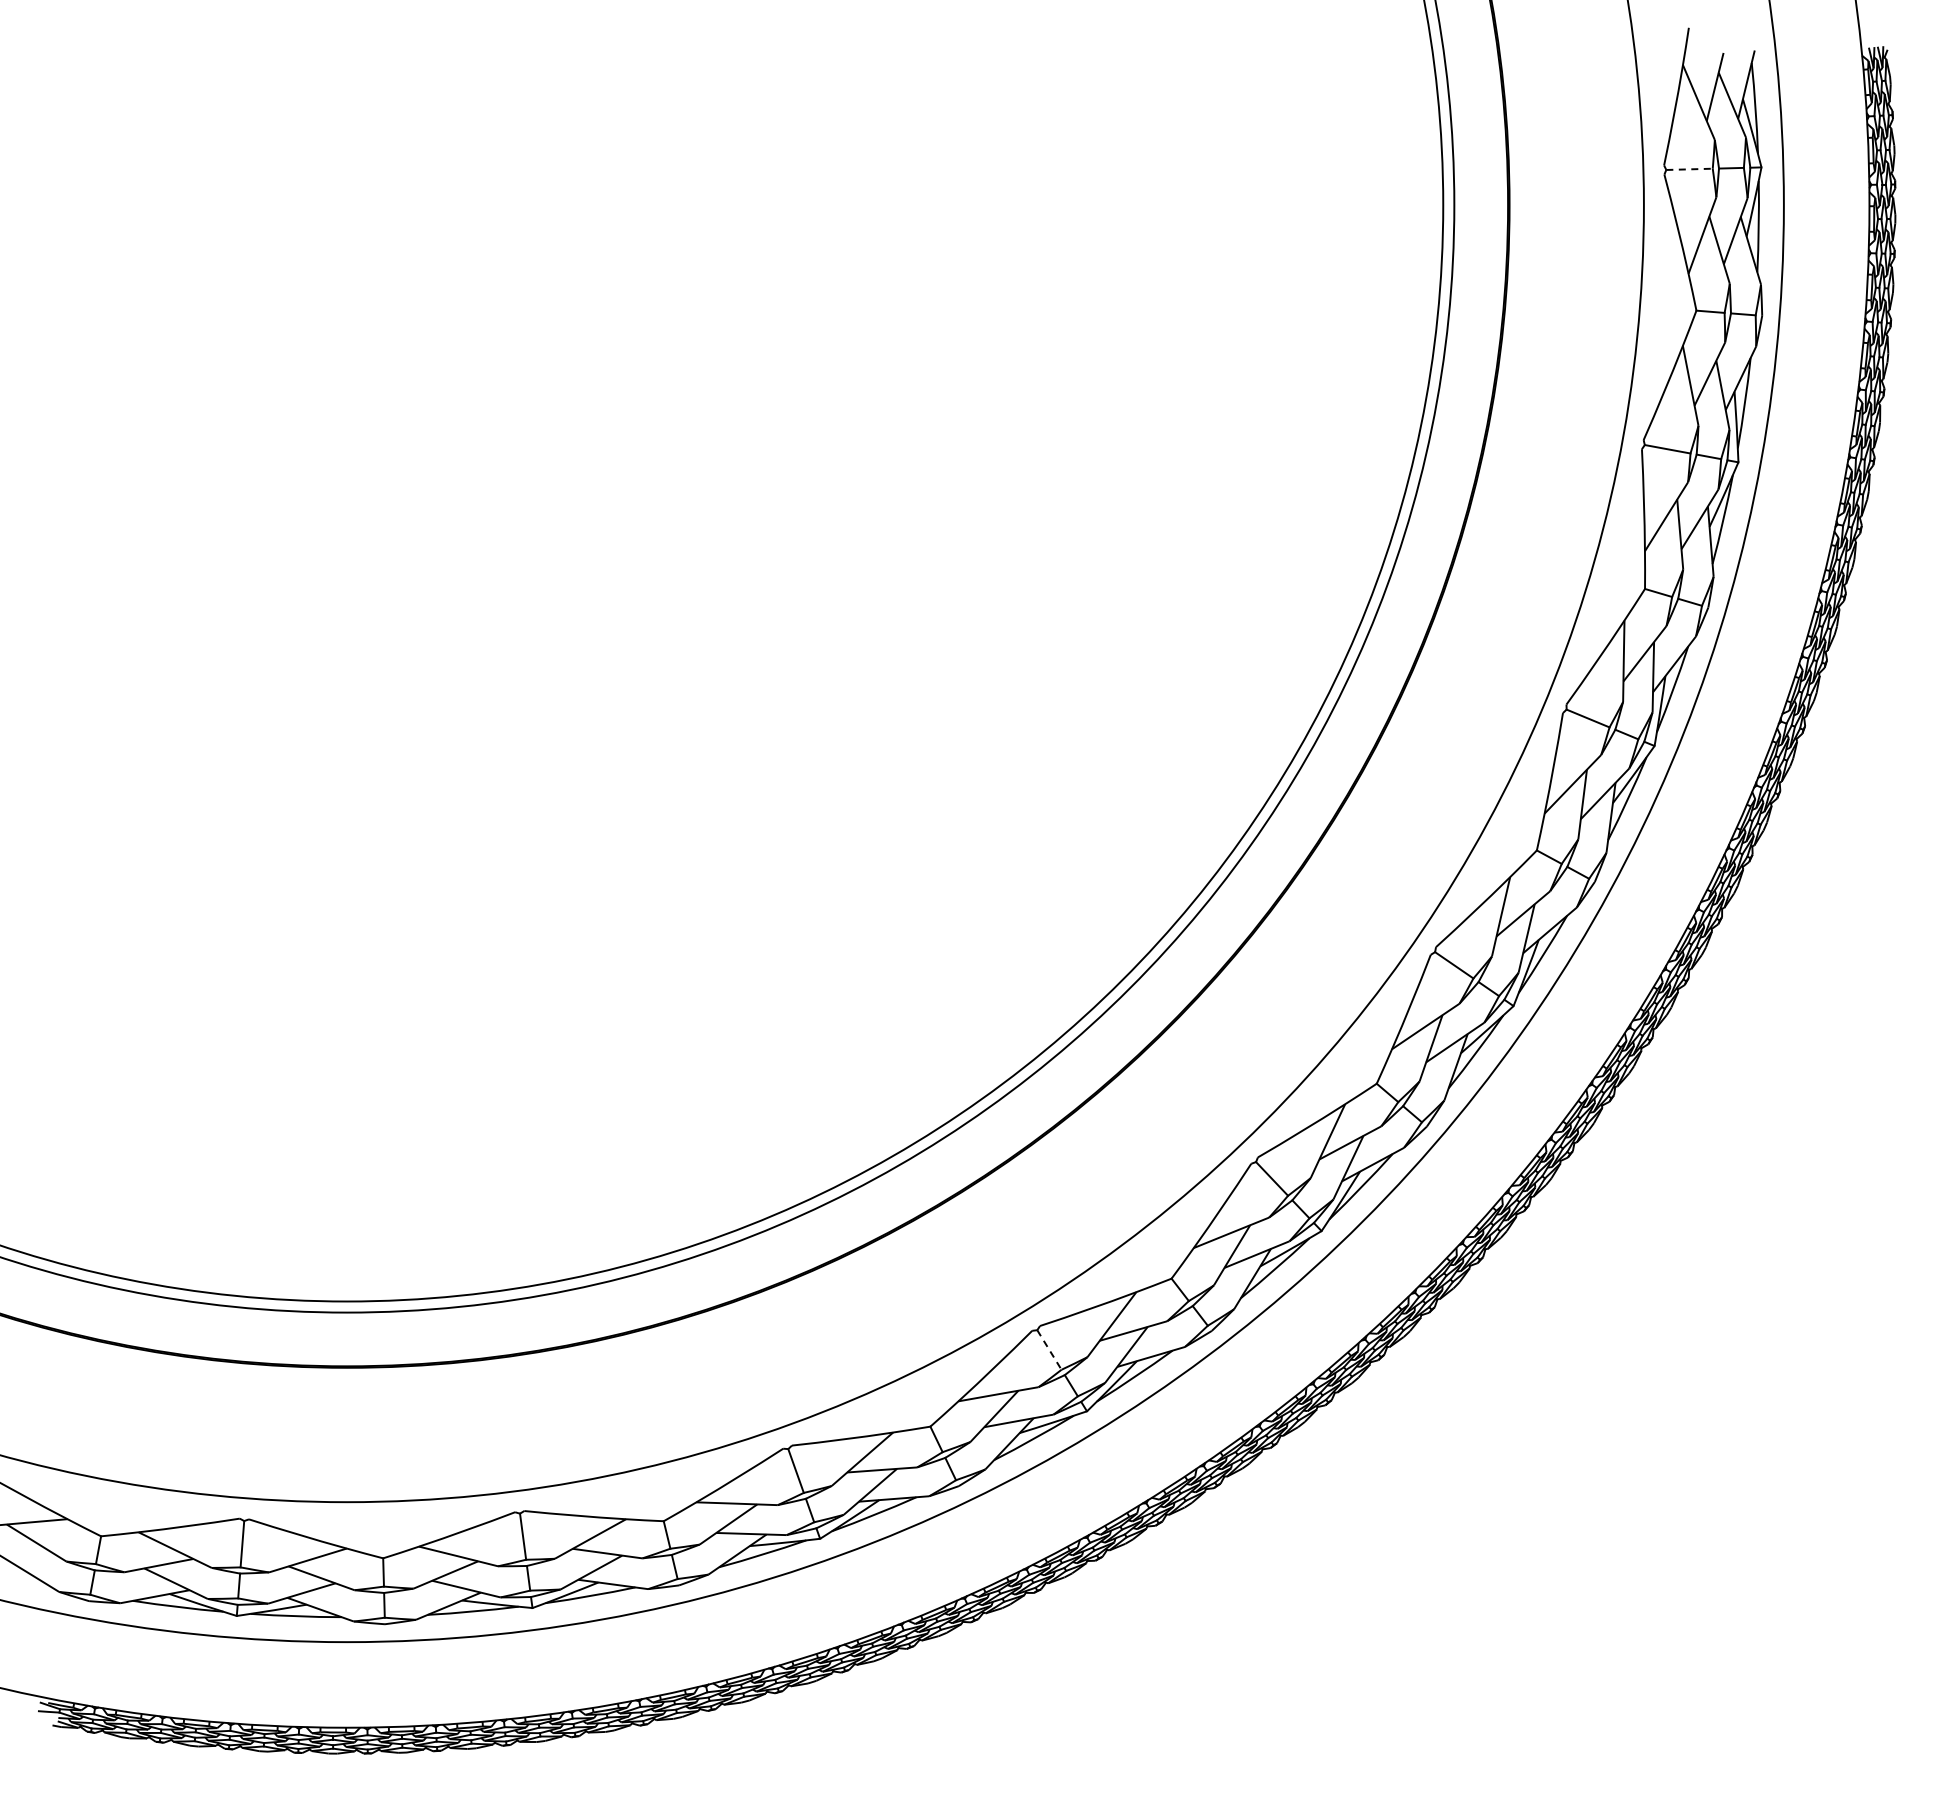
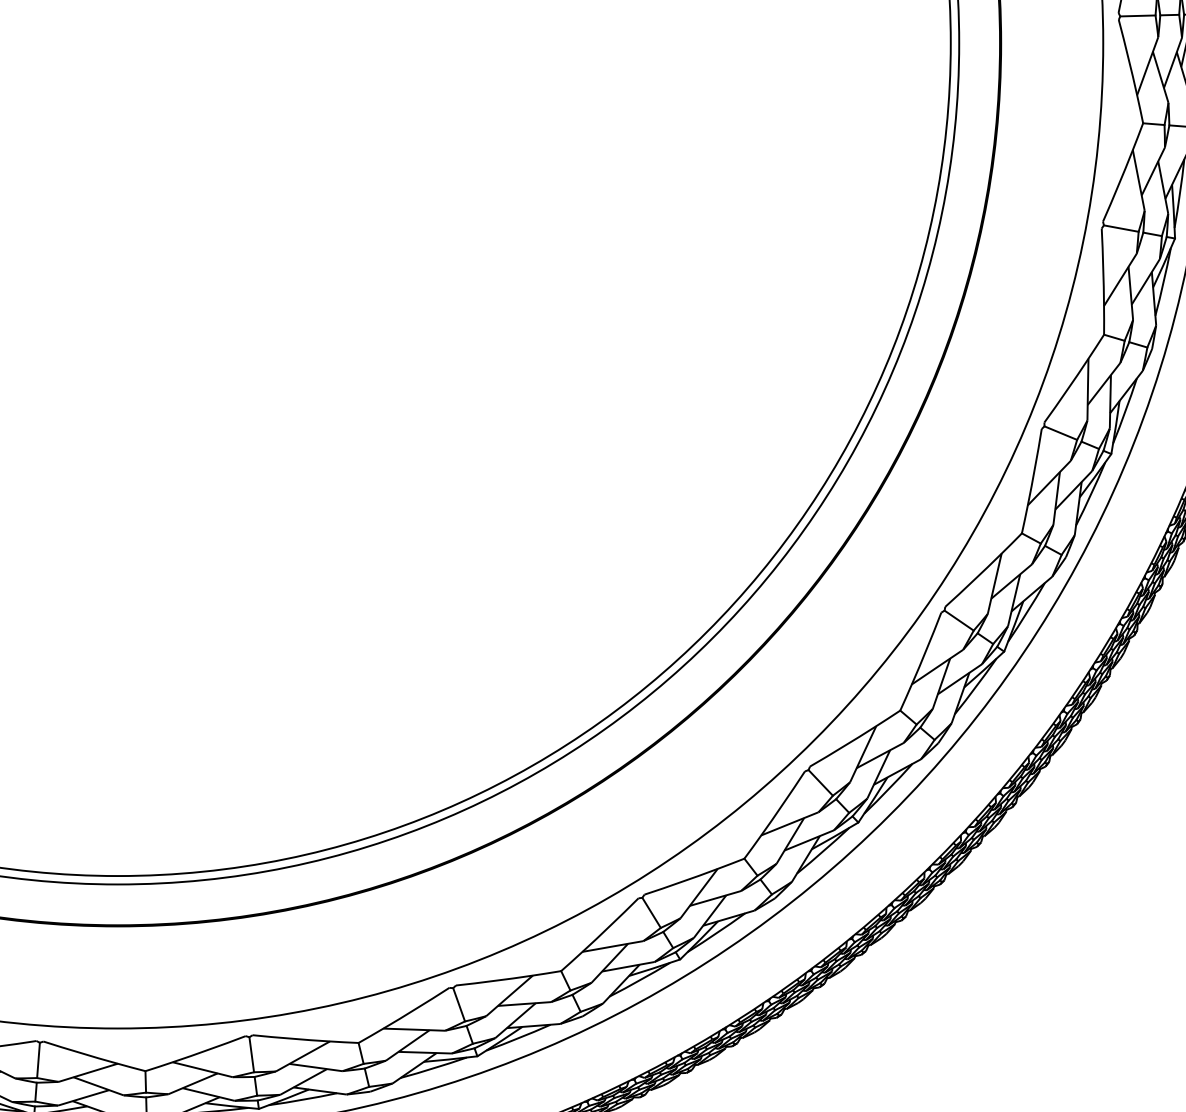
line: (1690, 169) -> (1138, 16), dashed -> solid
line: (1049, 1350) -> (651, 913), dashed -> solid

